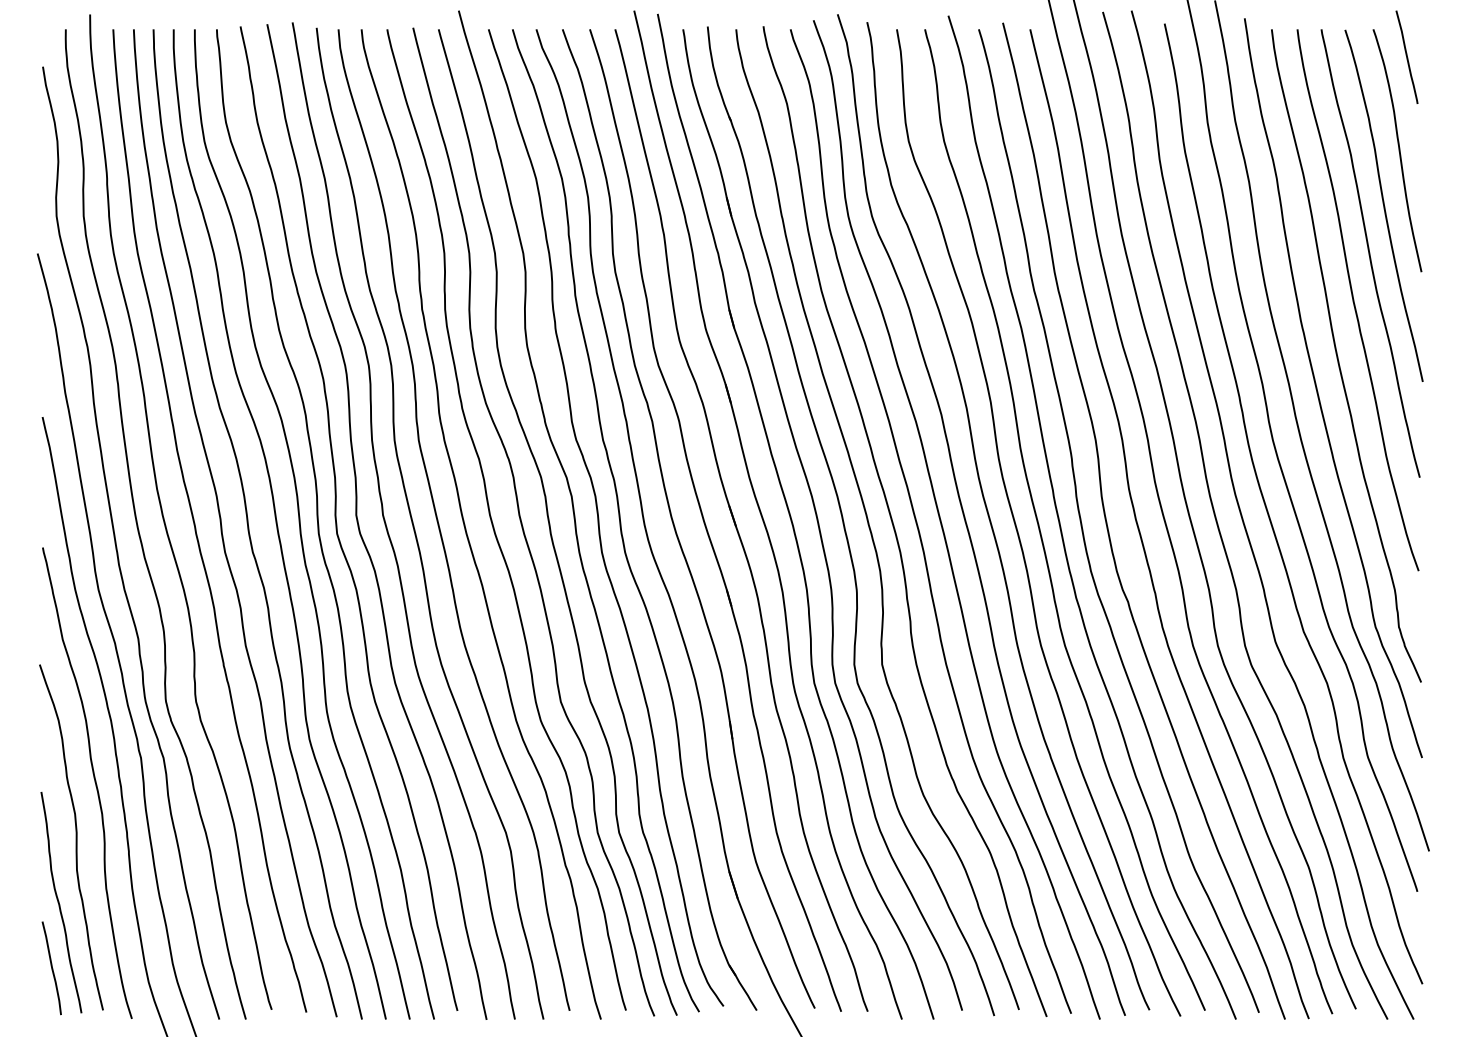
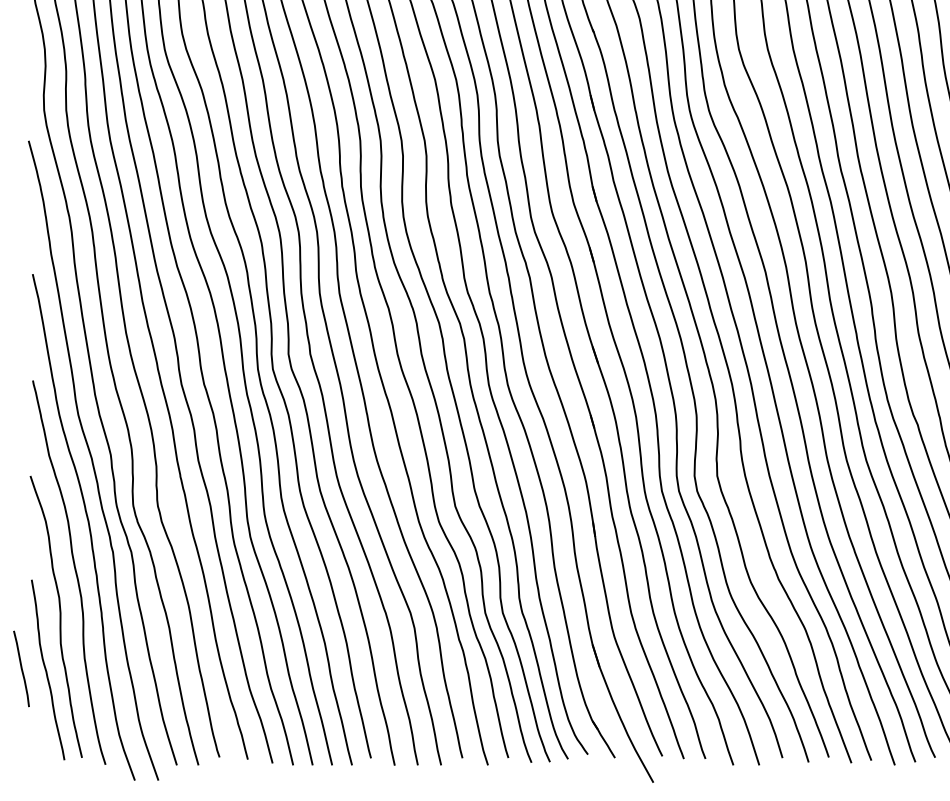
curve: (51, 968) -> (21, 669), moved

